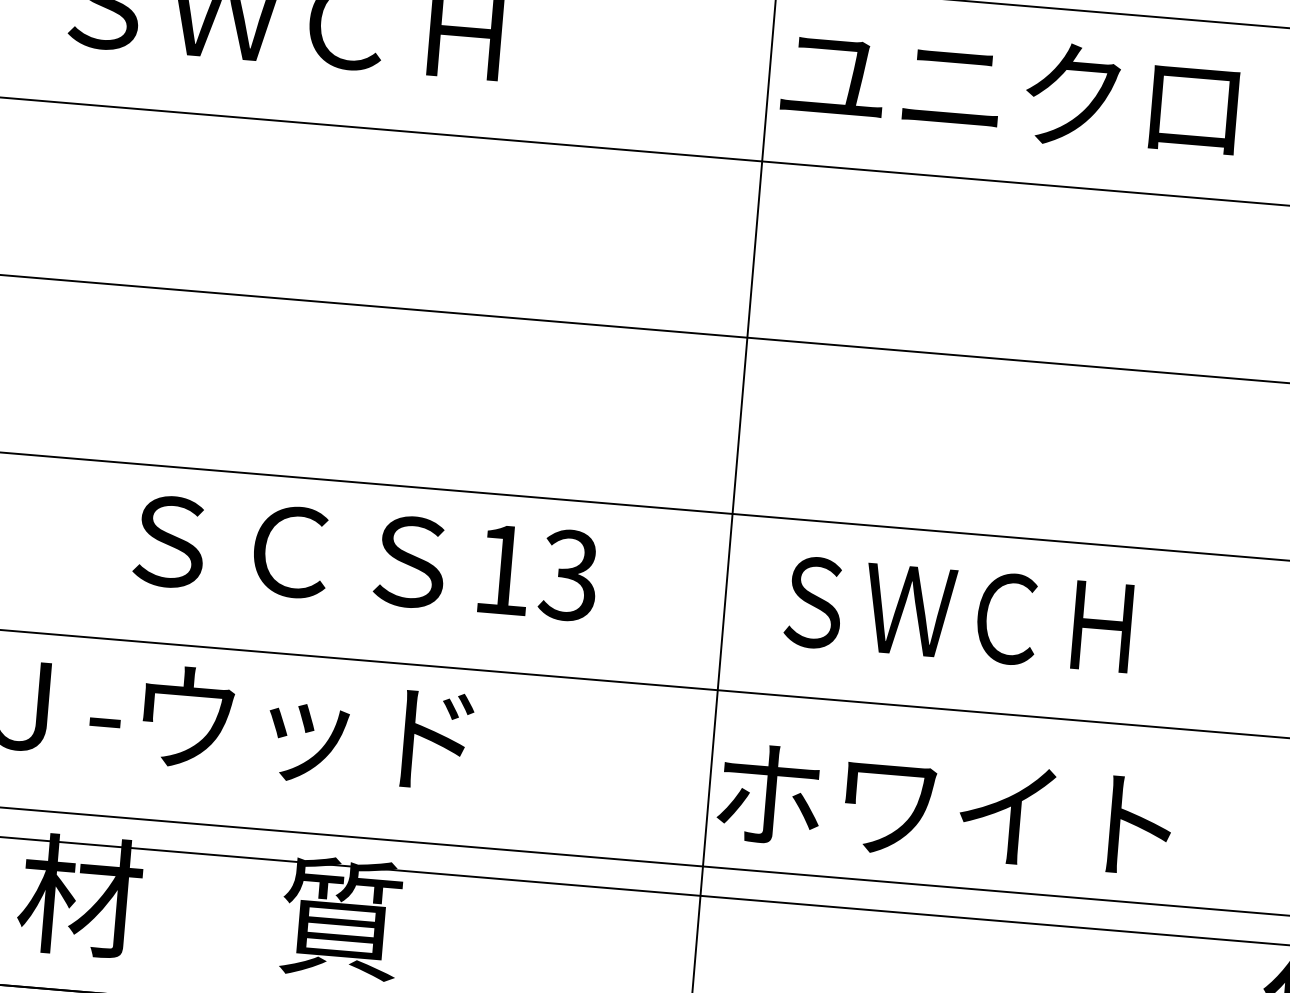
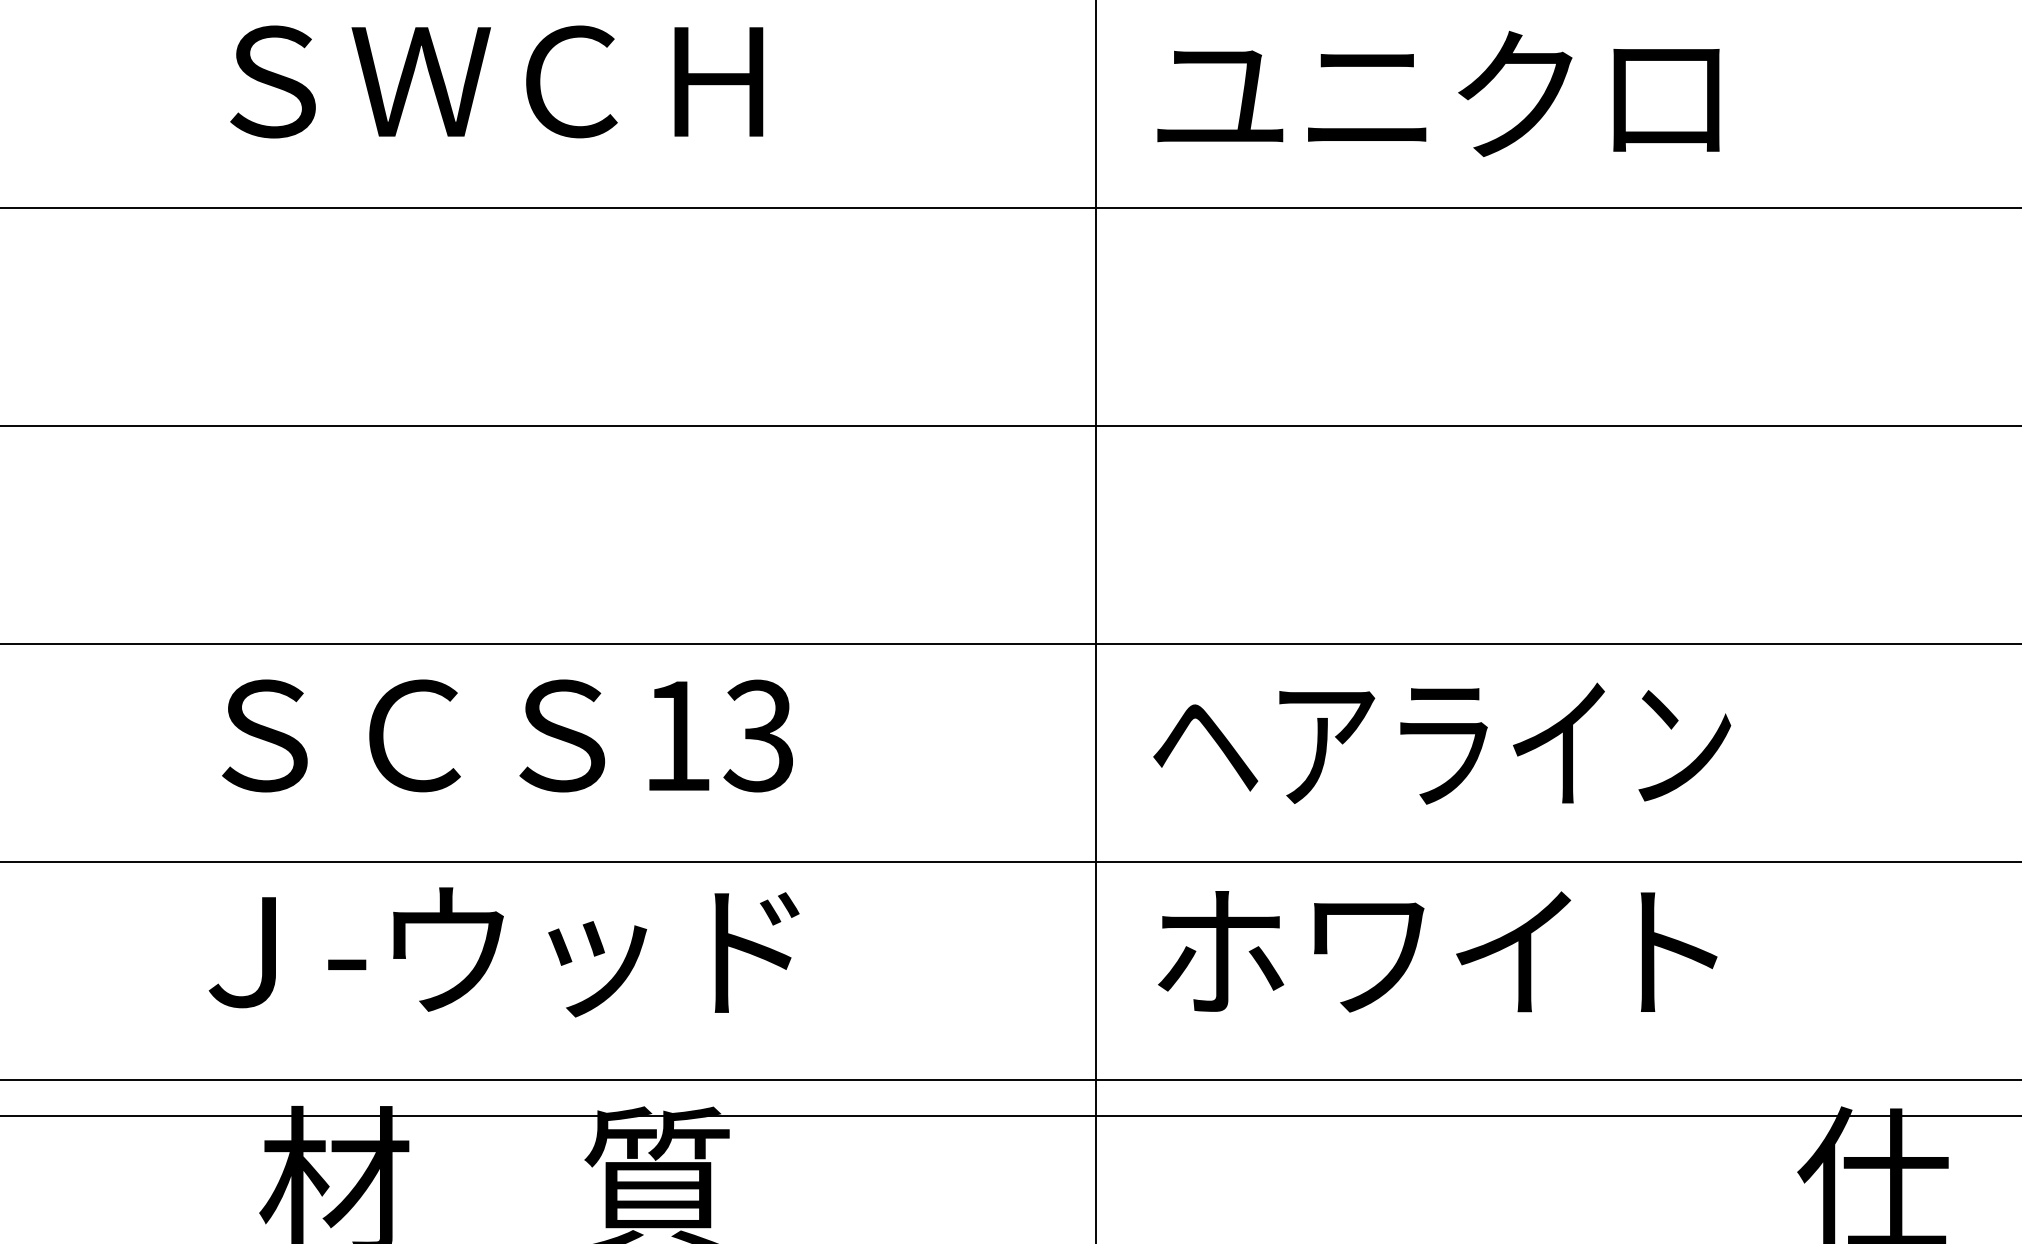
text: (1010, 89) -> (1438, 93), moved
text: (365, 557) -> (507, 735), moved
text: (1005, 618) -> (1442, 743), ＳＷＣＨ -> ヘアライン
text: (944, 809) -> (1437, 951), moved

